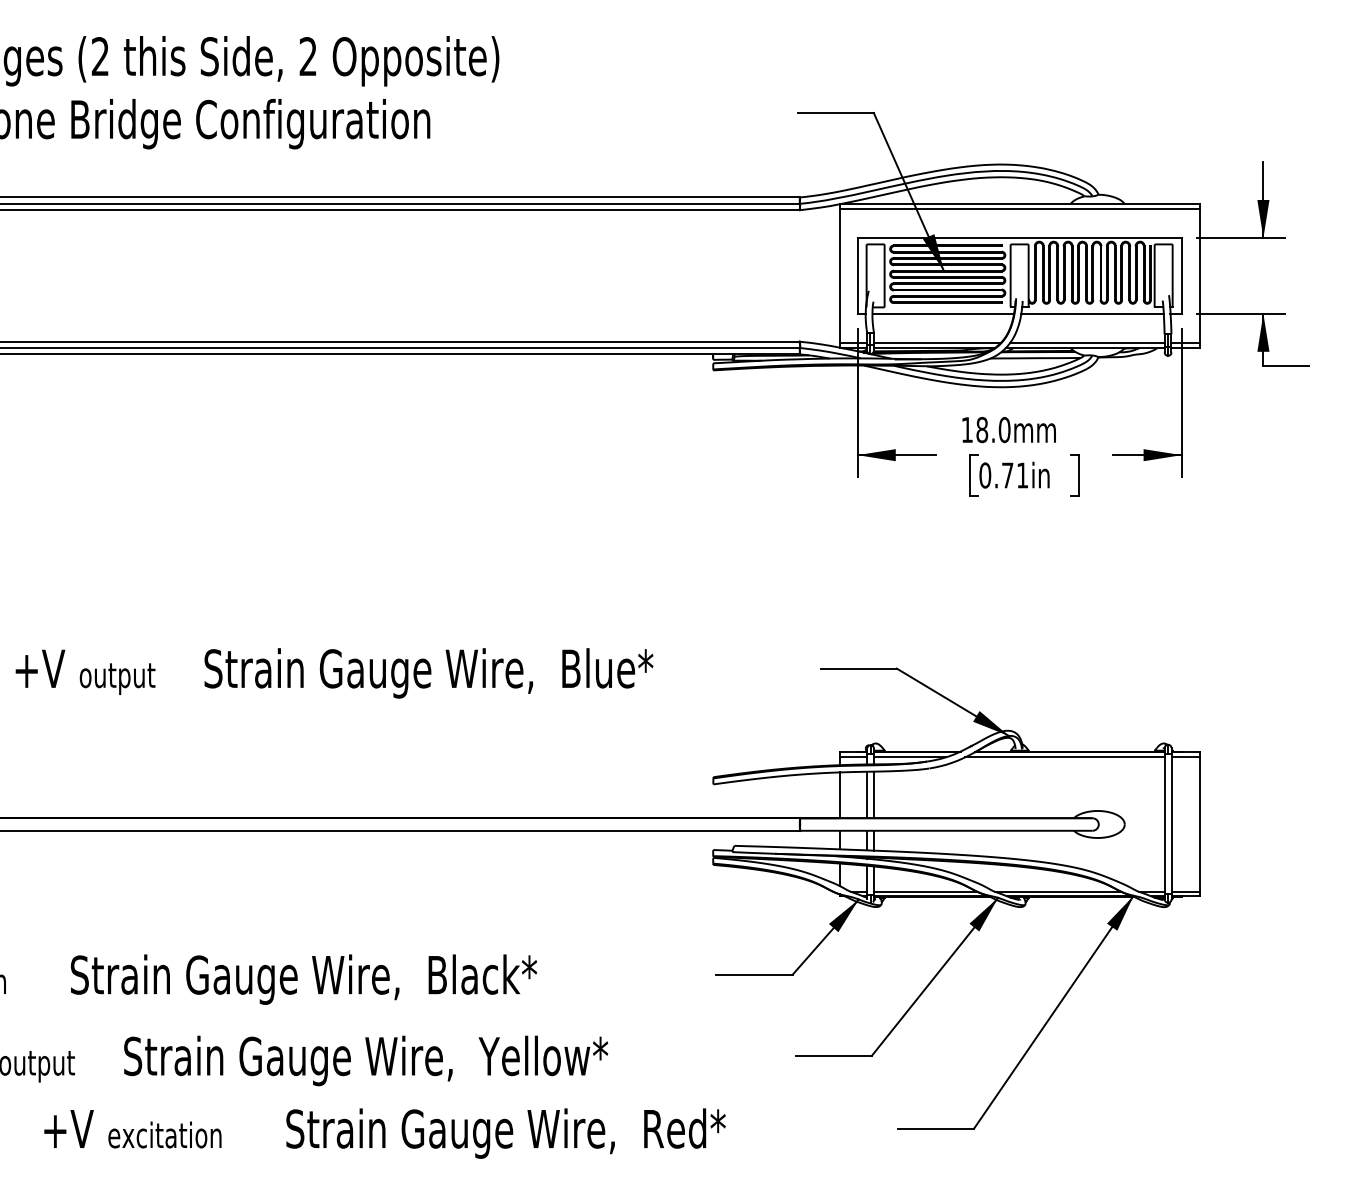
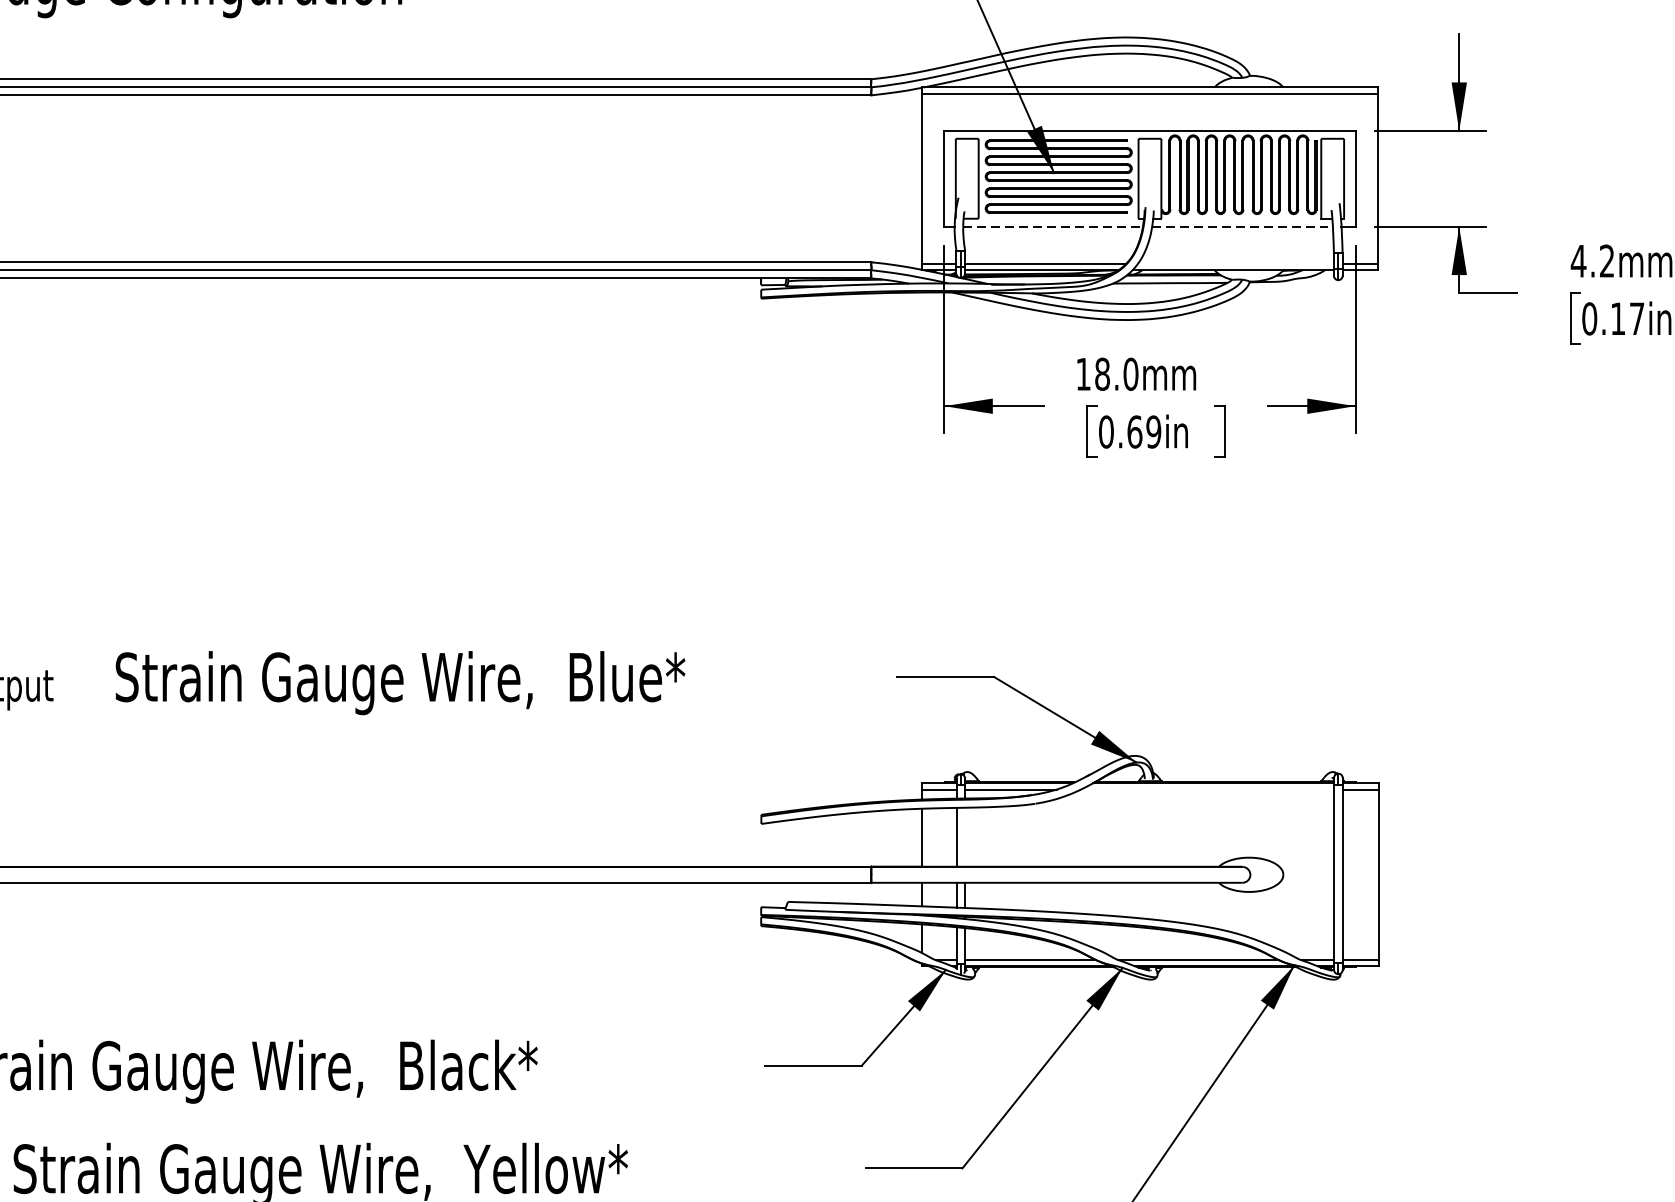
line: (943, 313) -> (1053, 226), solid -> dashed
line: (1092, 313) -> (1242, 226), solid -> dashed
line: (1087, 343) -> (1236, 264), removed
text: (1015, 475) -> (1144, 432), 0.71in -> 0.69in
line: (1064, 757) -> (1206, 789), removed
line: (874, 794) -> (965, 836), removed

